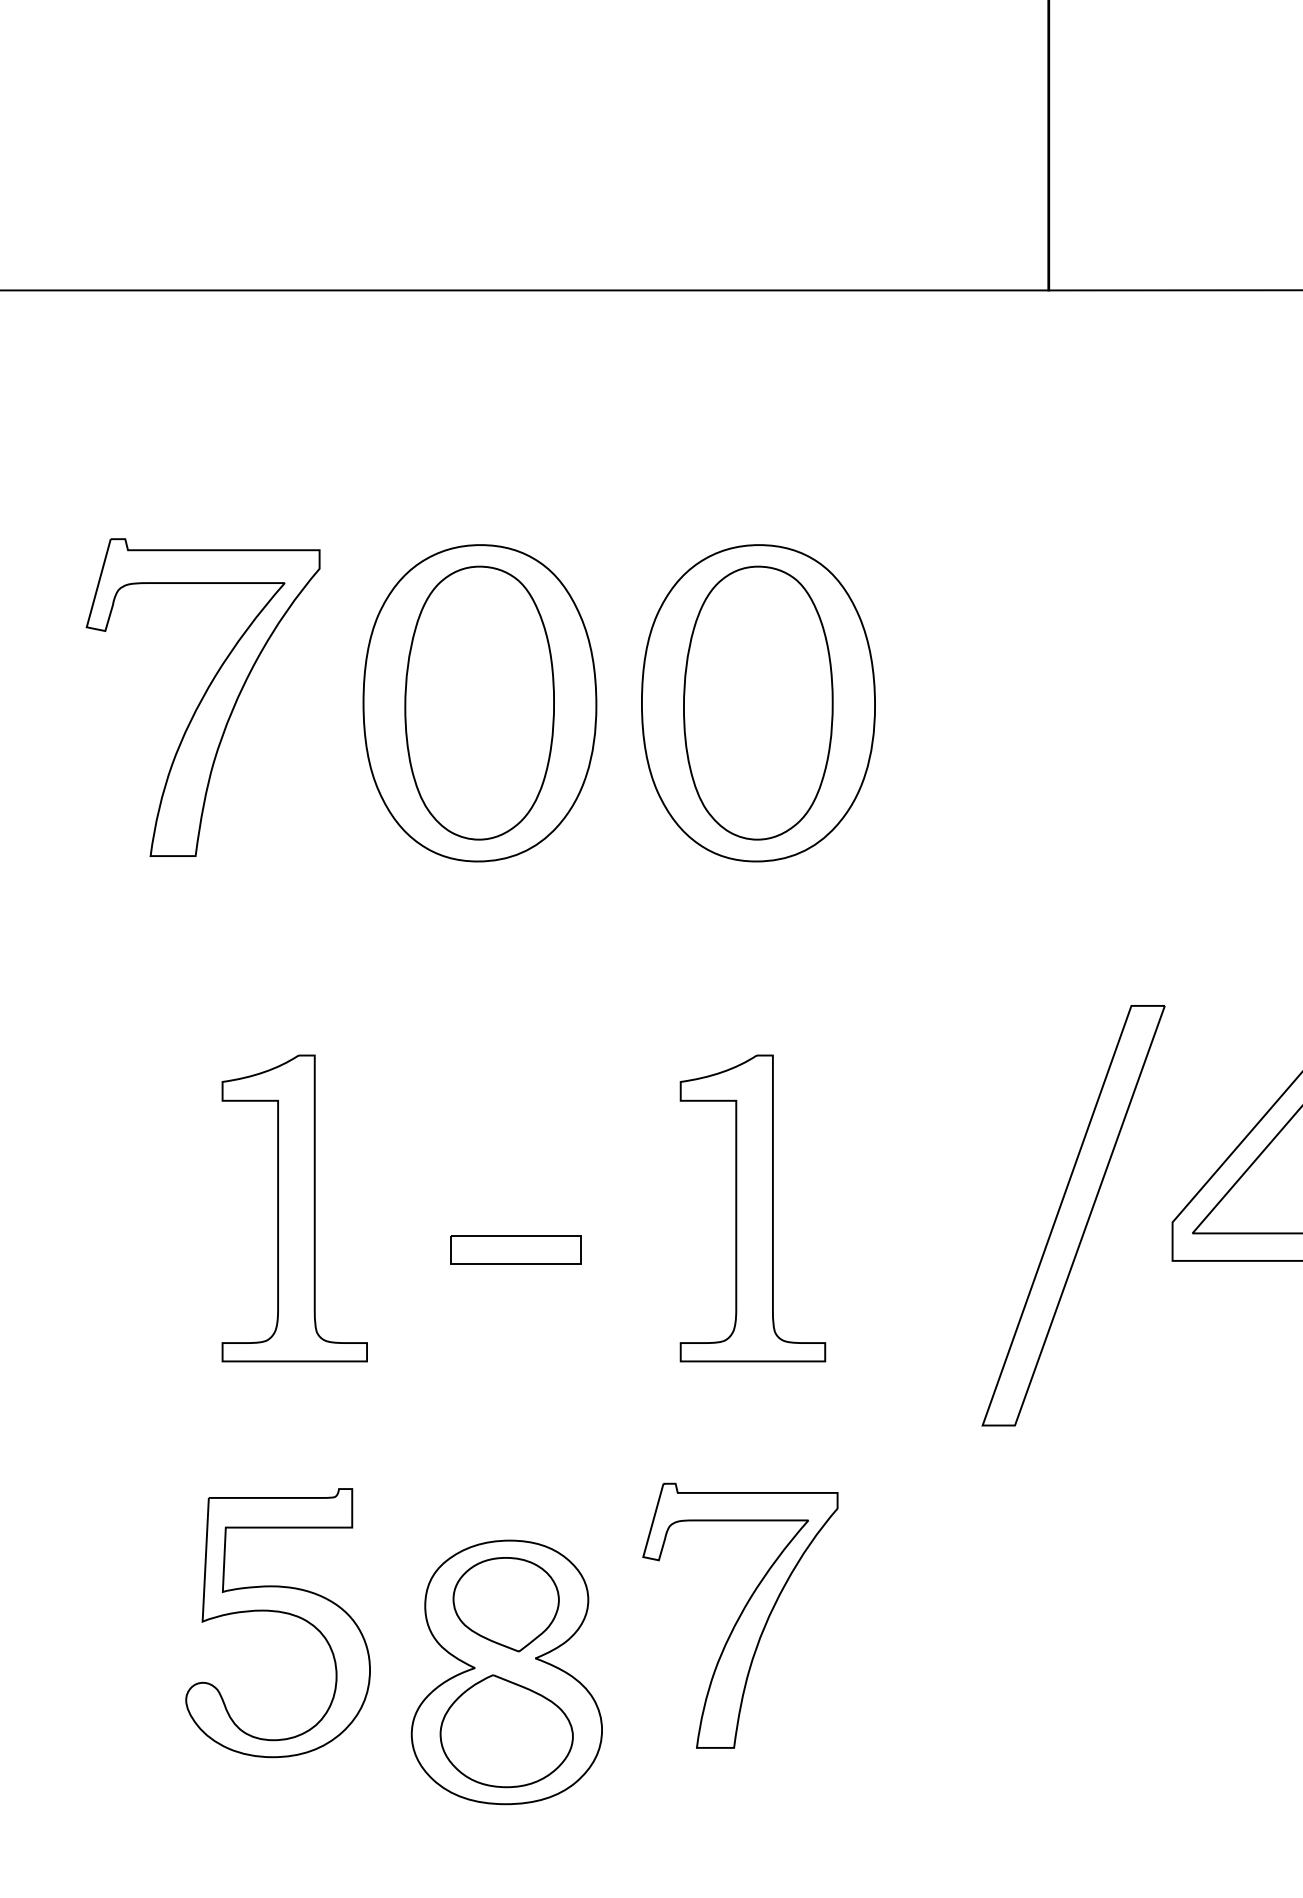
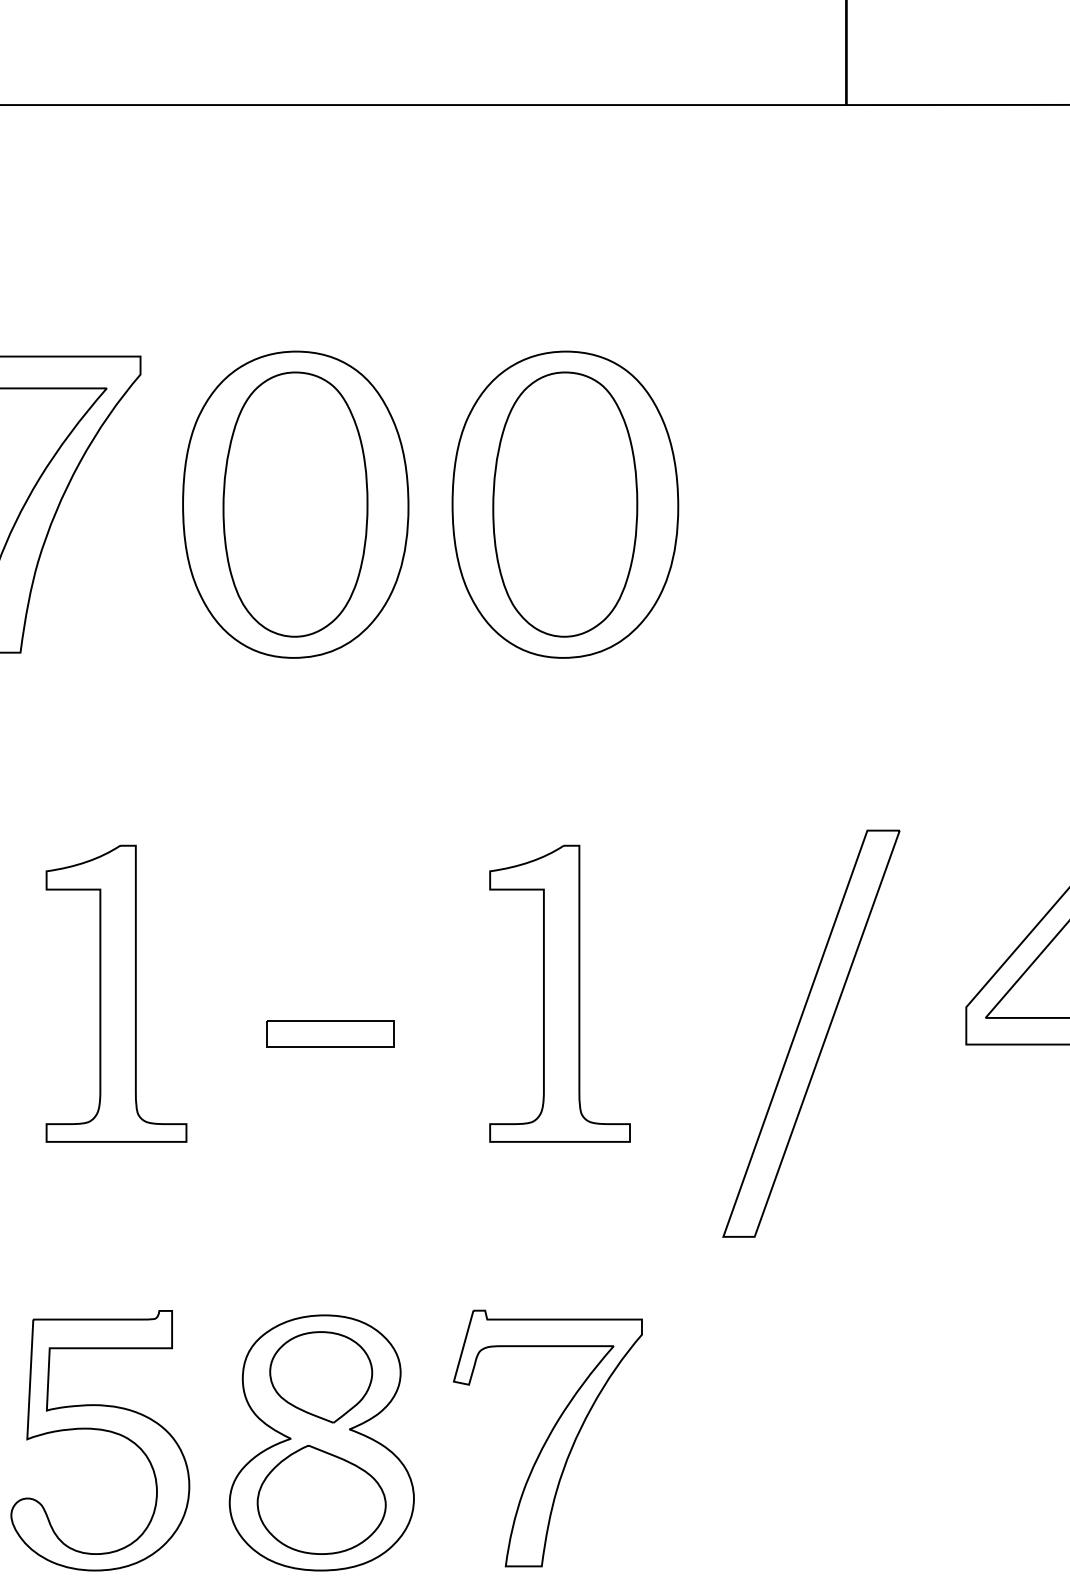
part: (1073, 1215) -> (811, 1033), moved
part: (281, 1613) -> (103, 1431), moved
part: (740, 1615) -> (548, 1438), moved

